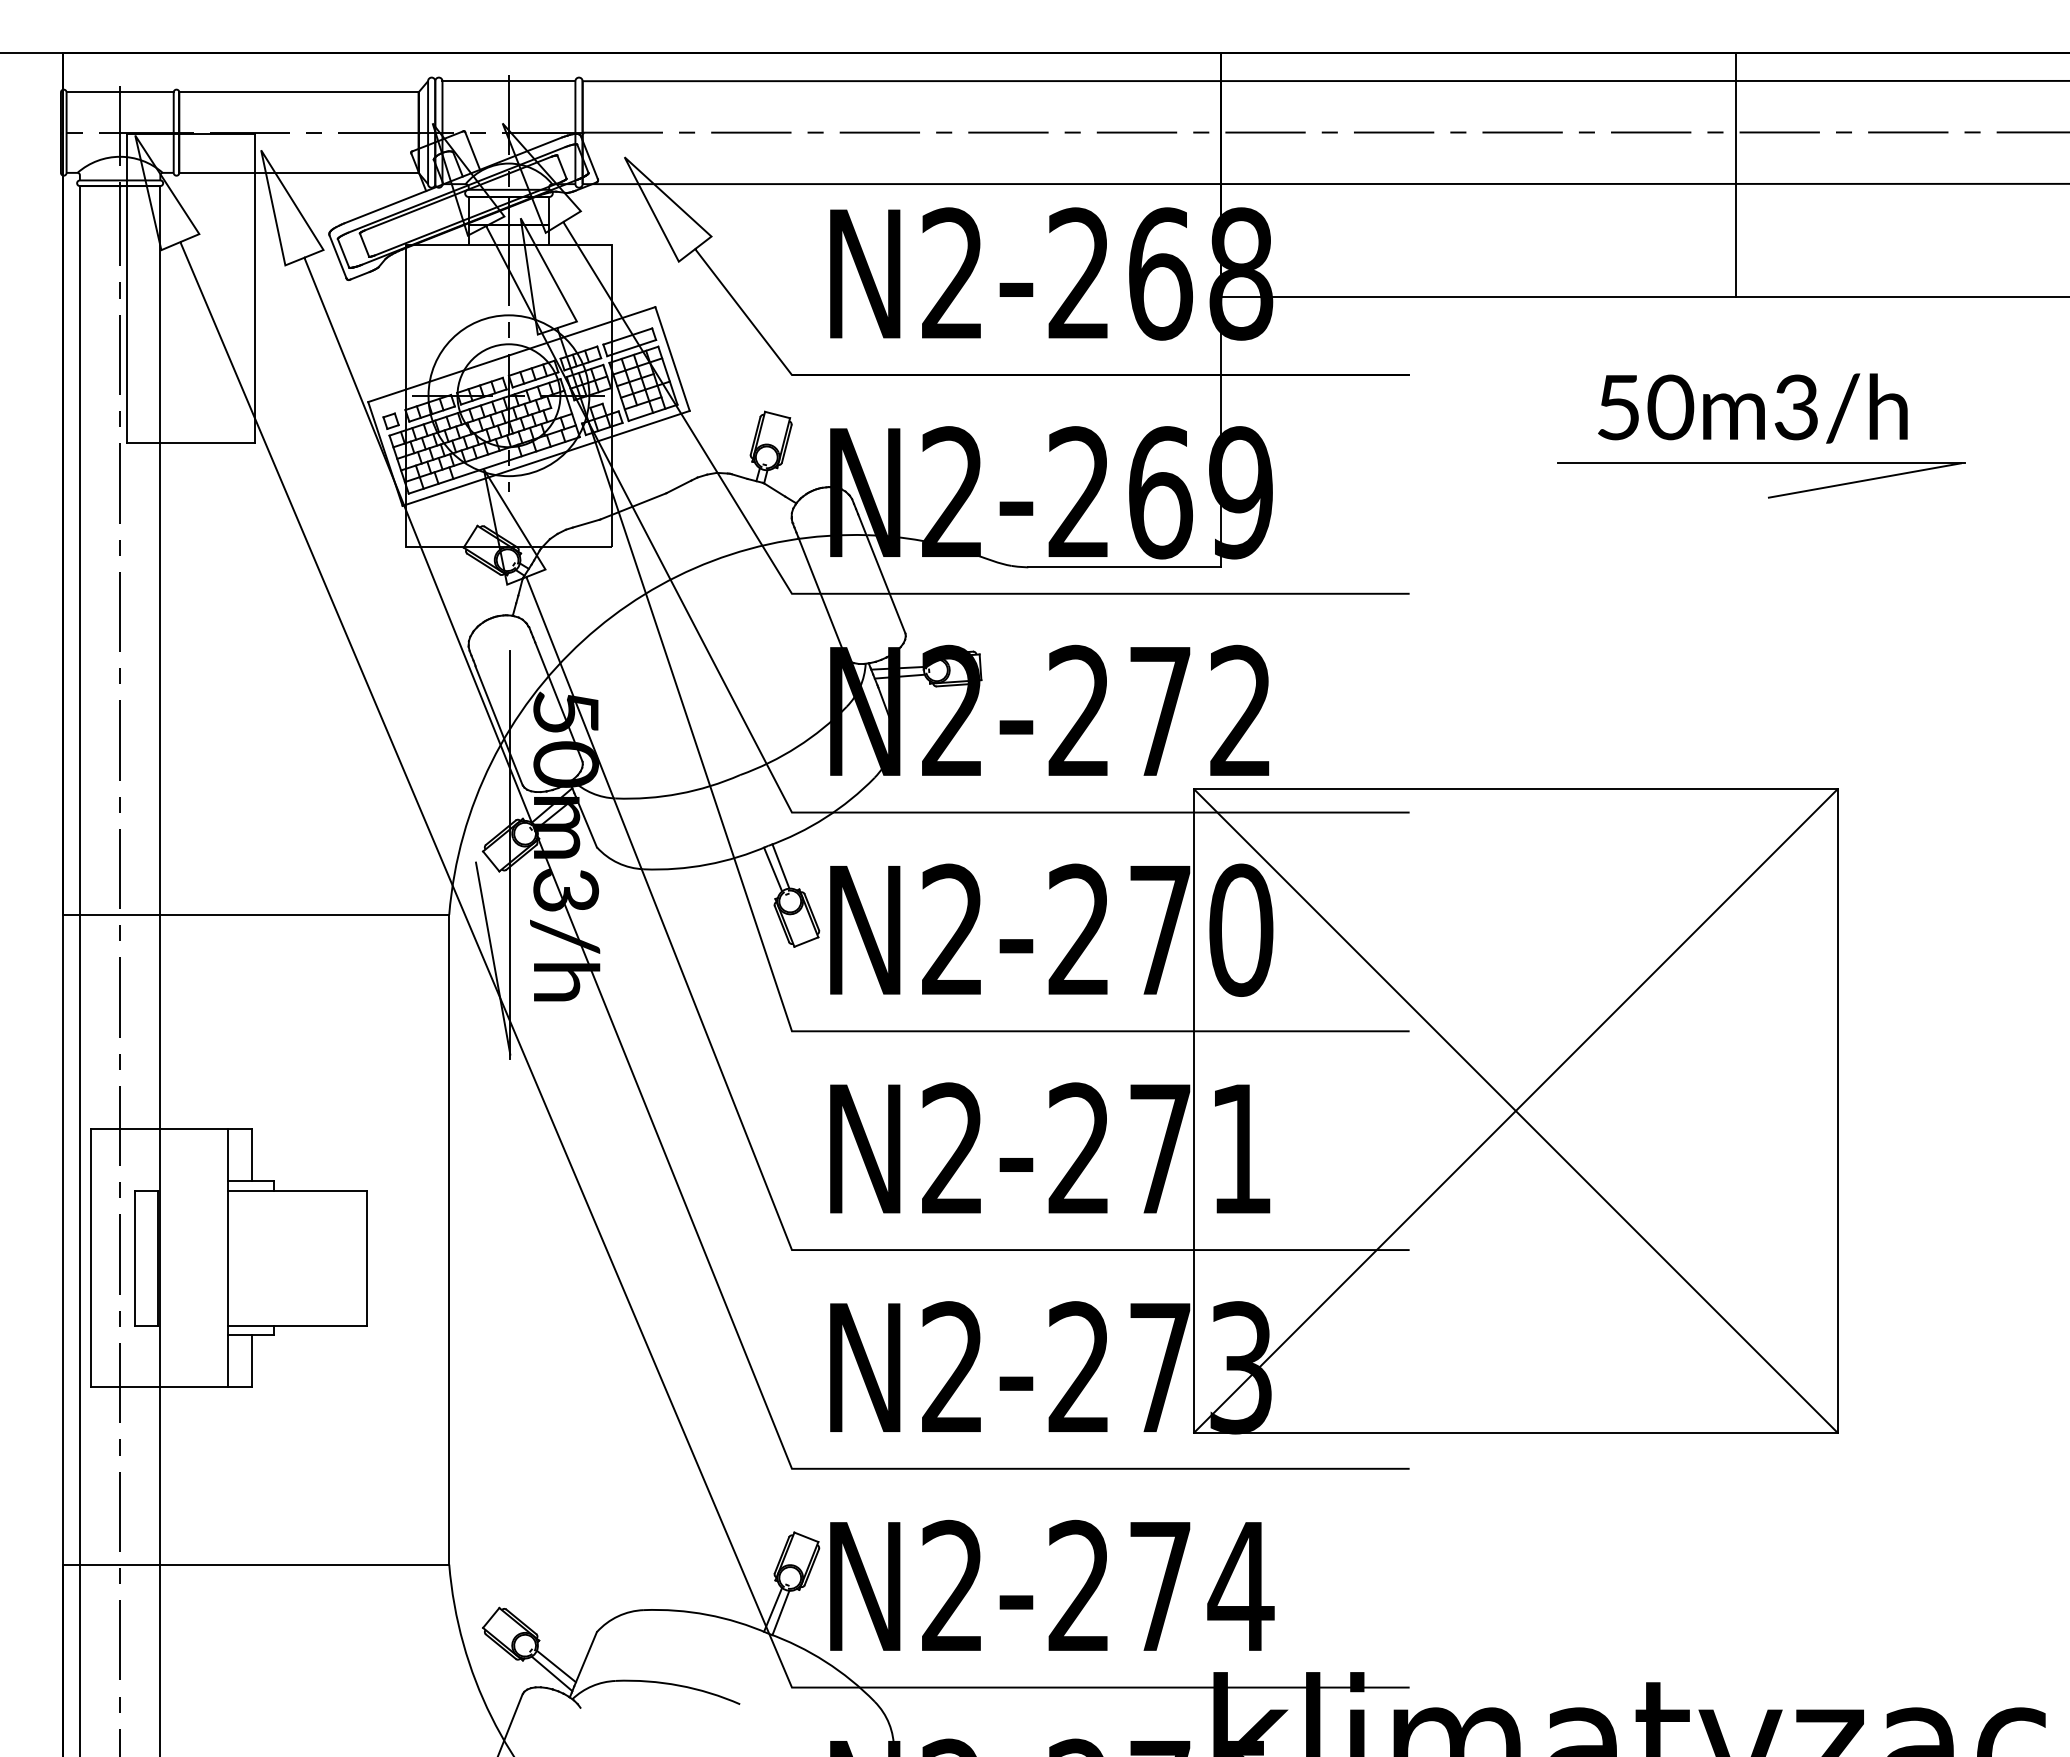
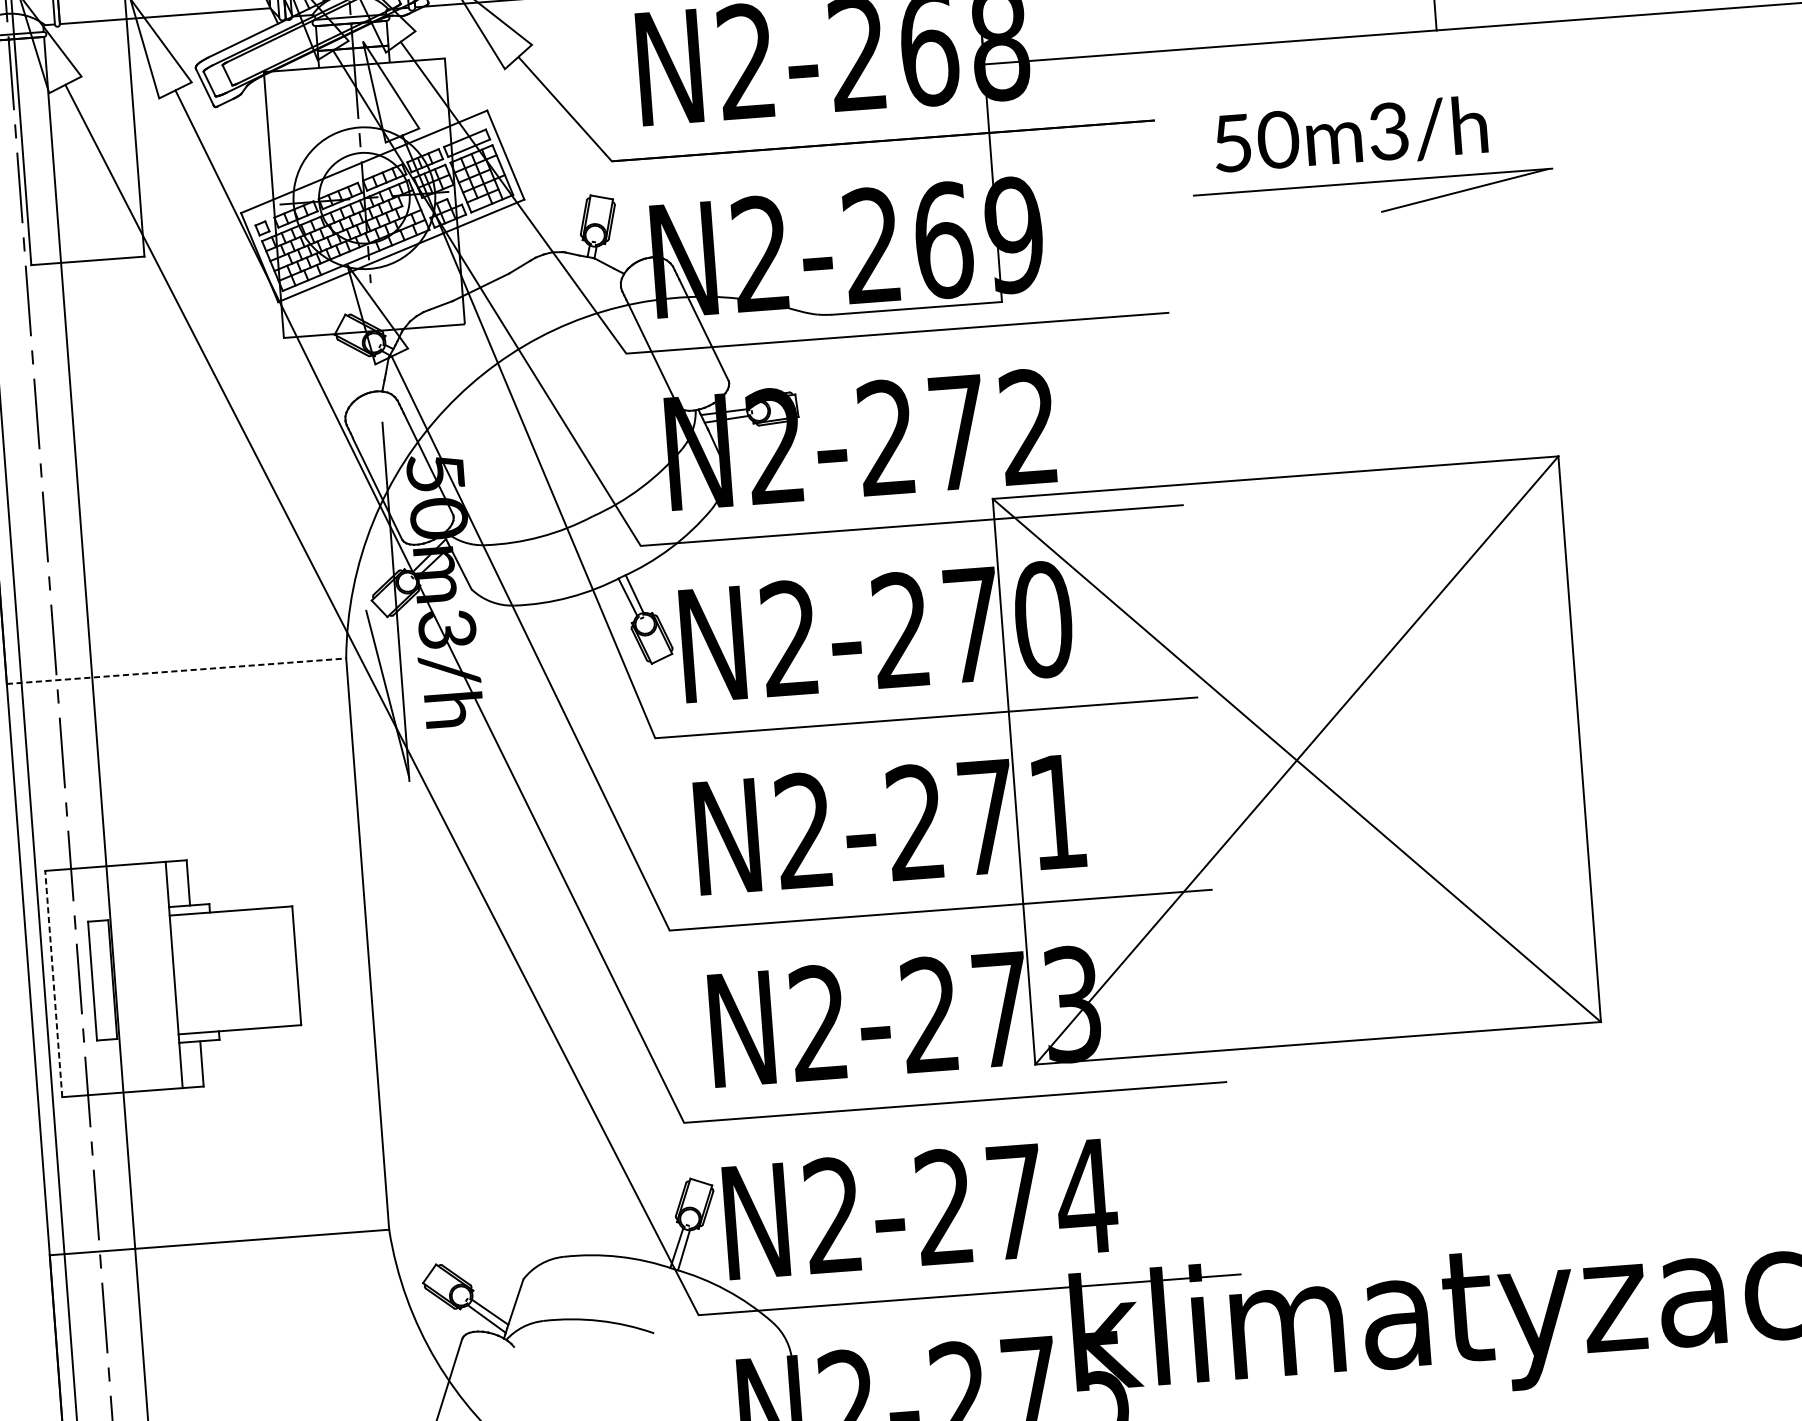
text: (1752, 408) -> (1350, 135), moved
part: (1761, 463) -> (1373, 182), moved
line: (256, 914) -> (176, 670), solid -> dashed
line: (90, 1258) -> (53, 984), solid -> dashed

